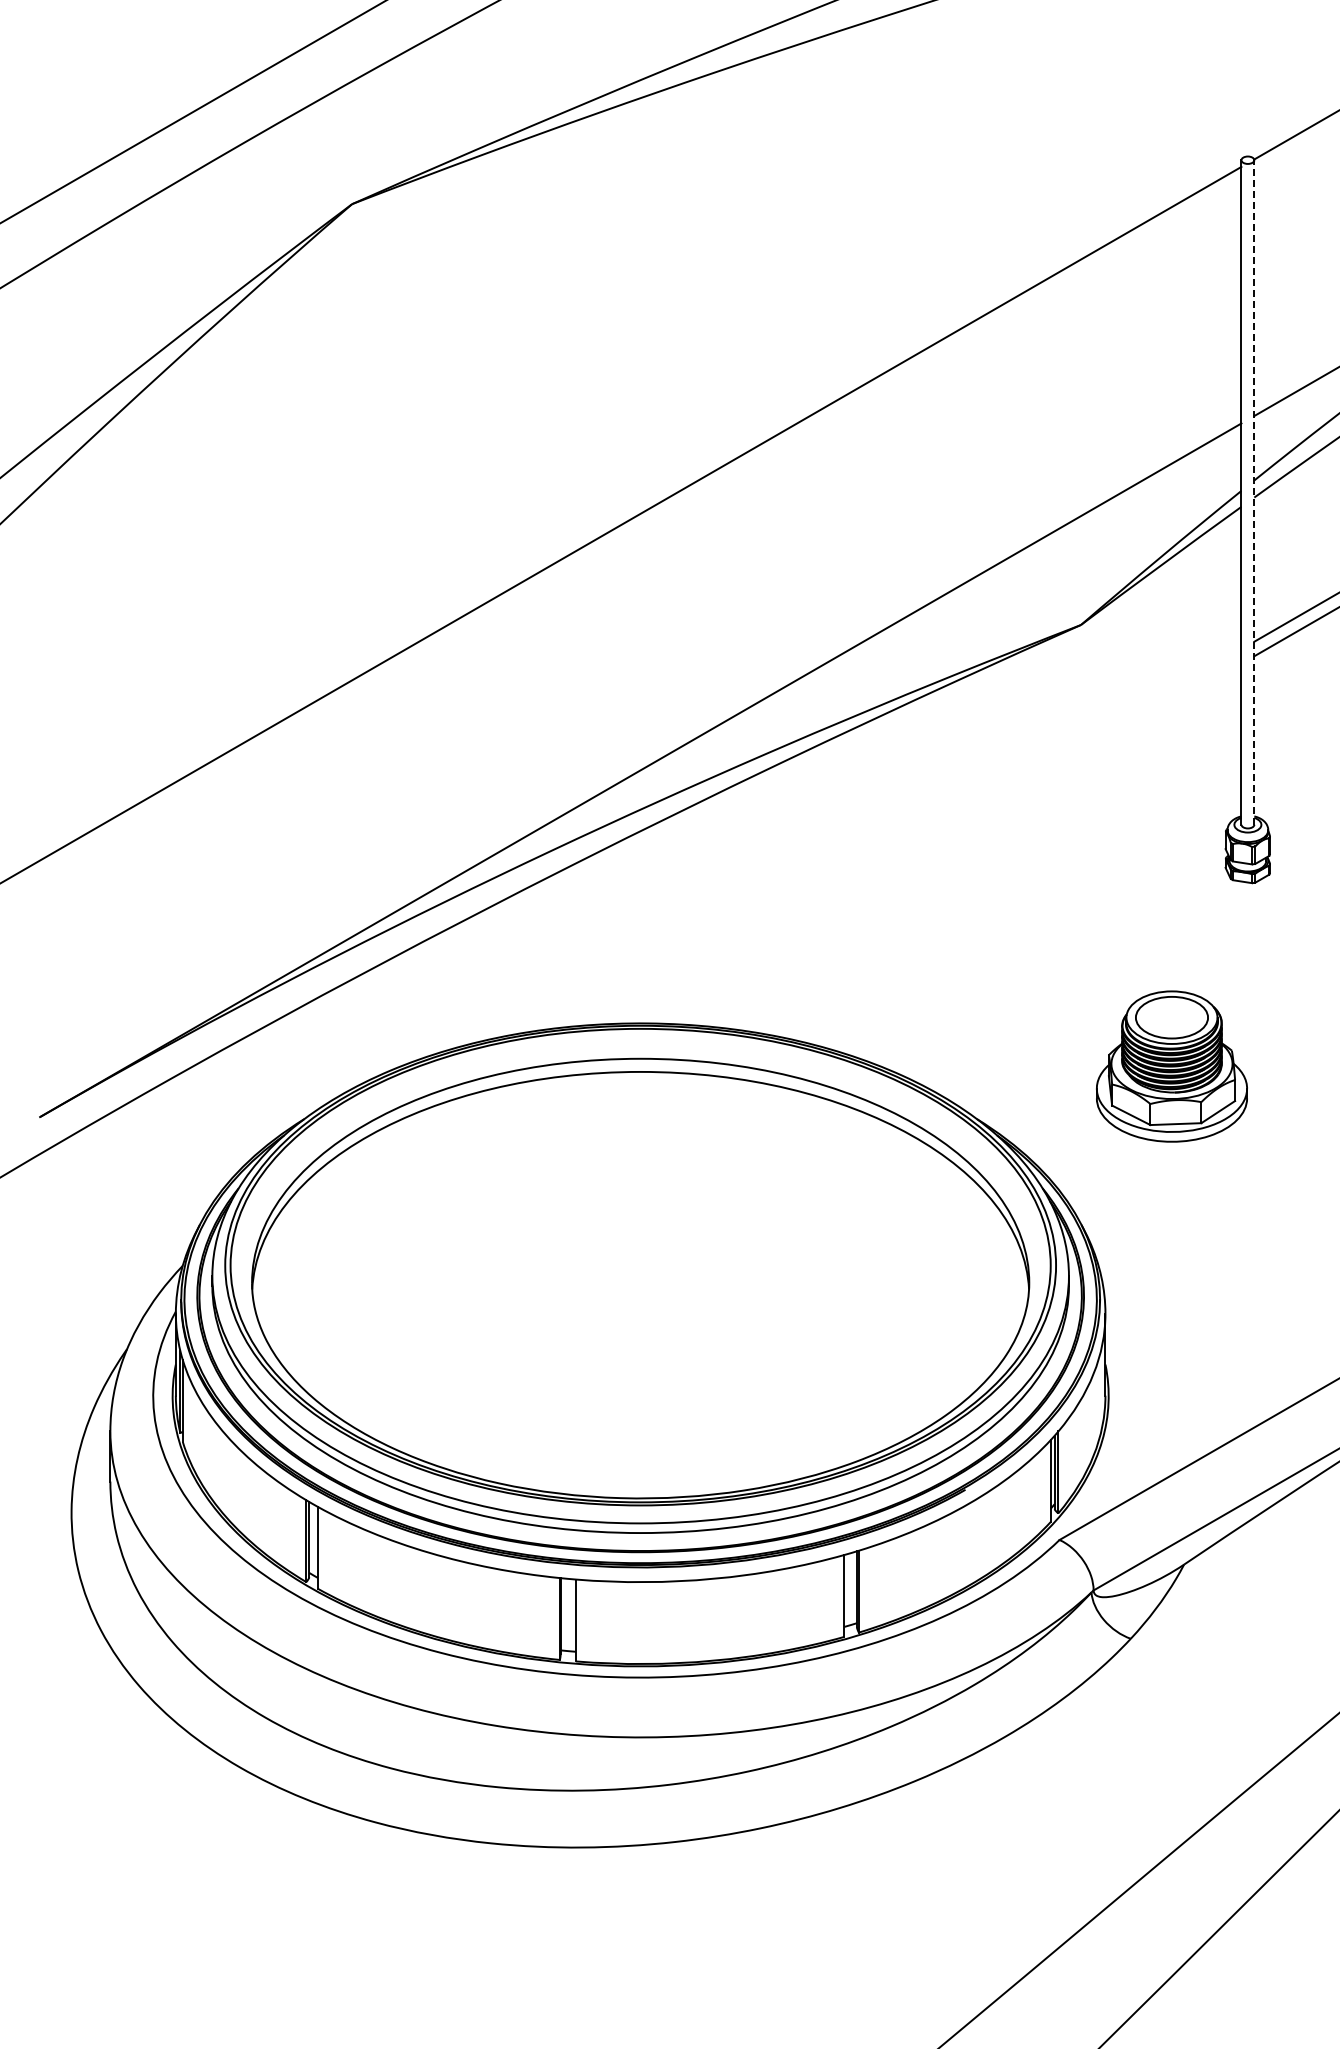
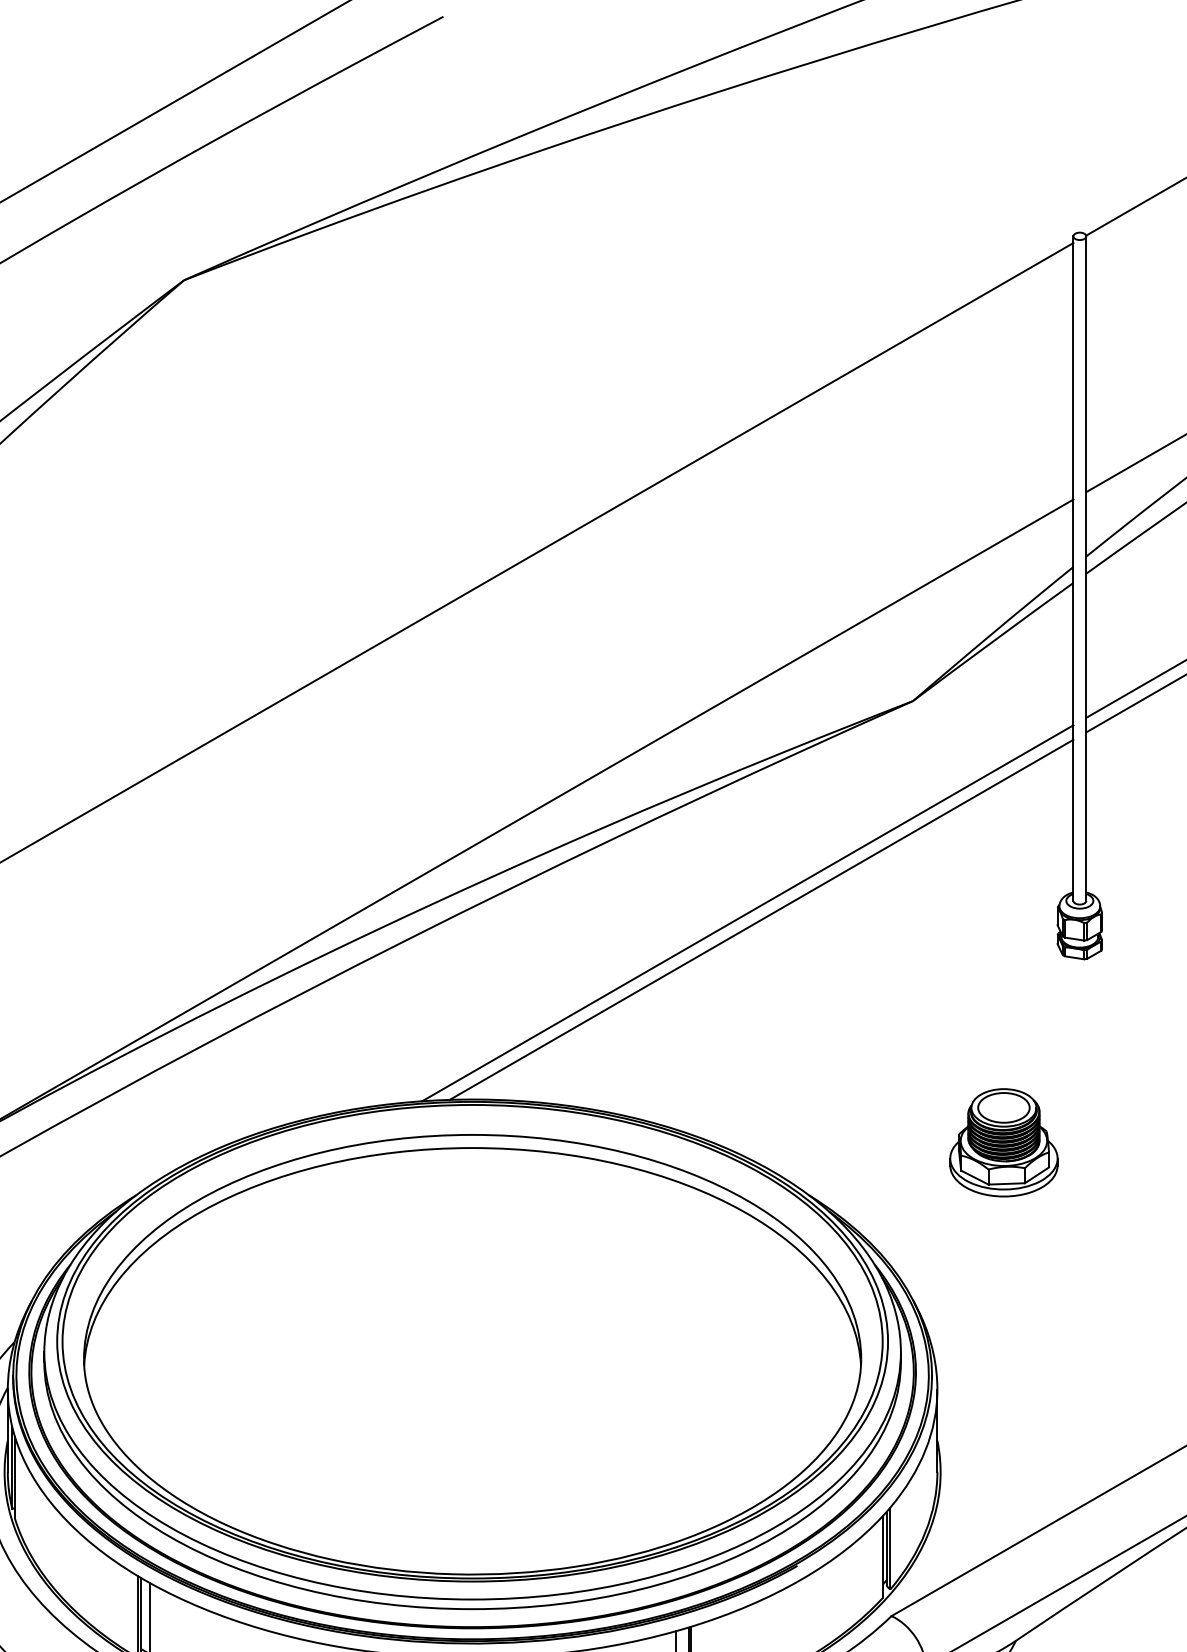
line: (1254, 492) -> (1086, 568), dashed -> solid
line: (915, 837) -> (747, 913), added
line: (929, 843) -> (761, 919), added
part: (1171, 1066) -> (1003, 1142), size x0.71

